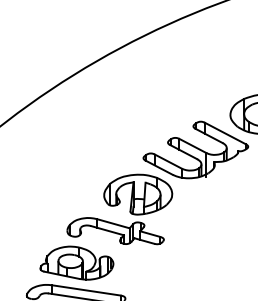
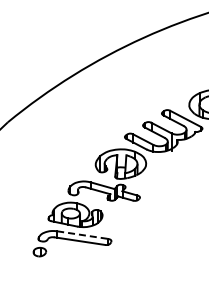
line: (86, 290) -> (82, 235), solid -> dashed

